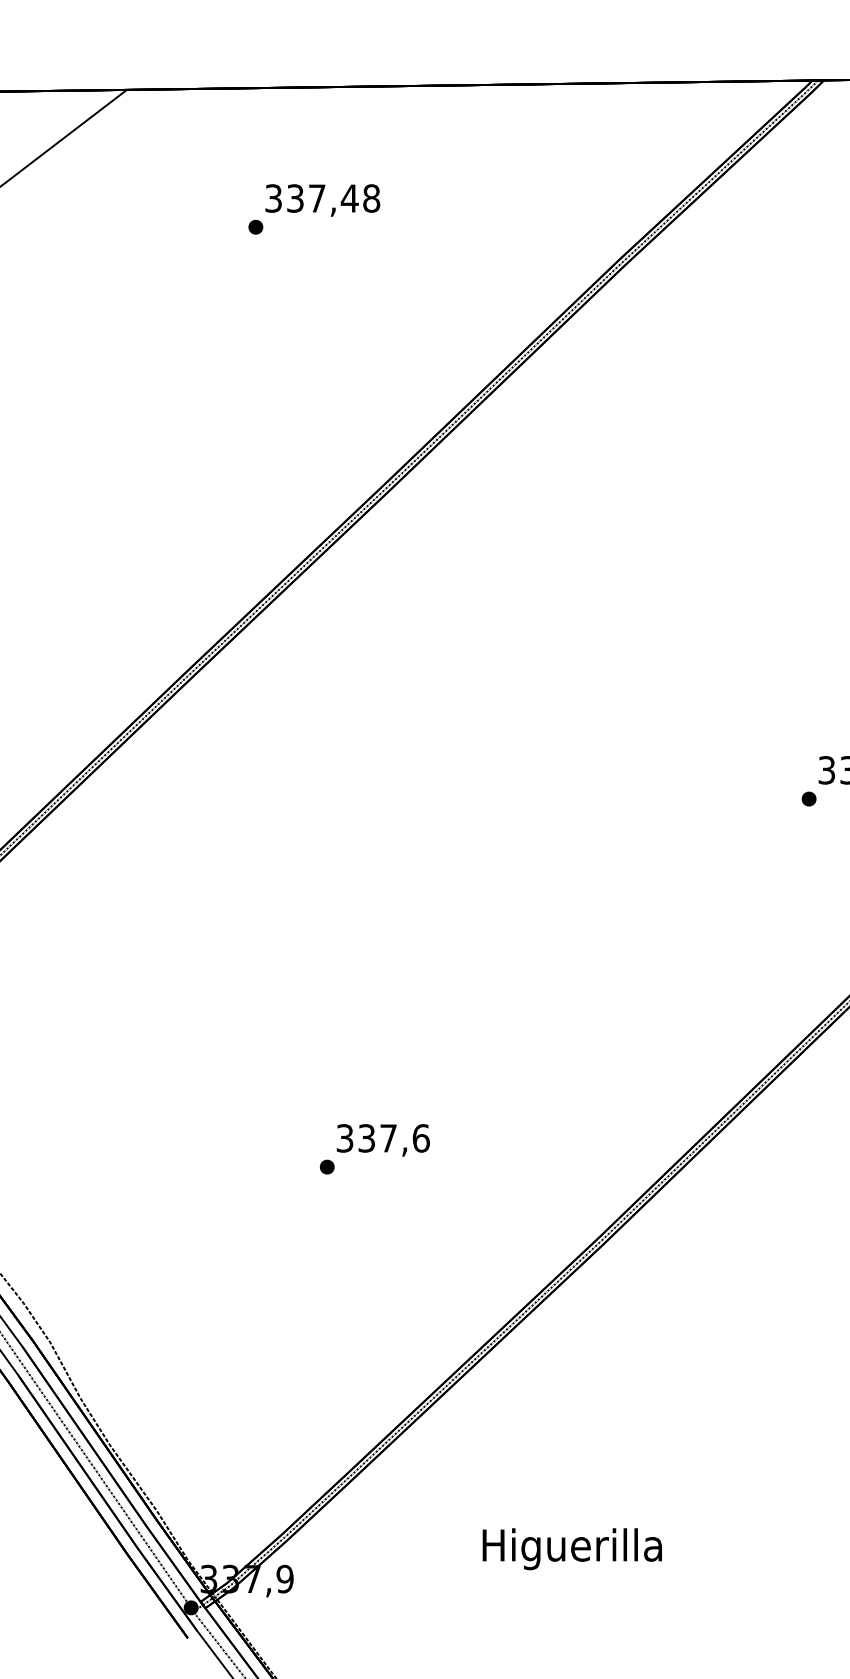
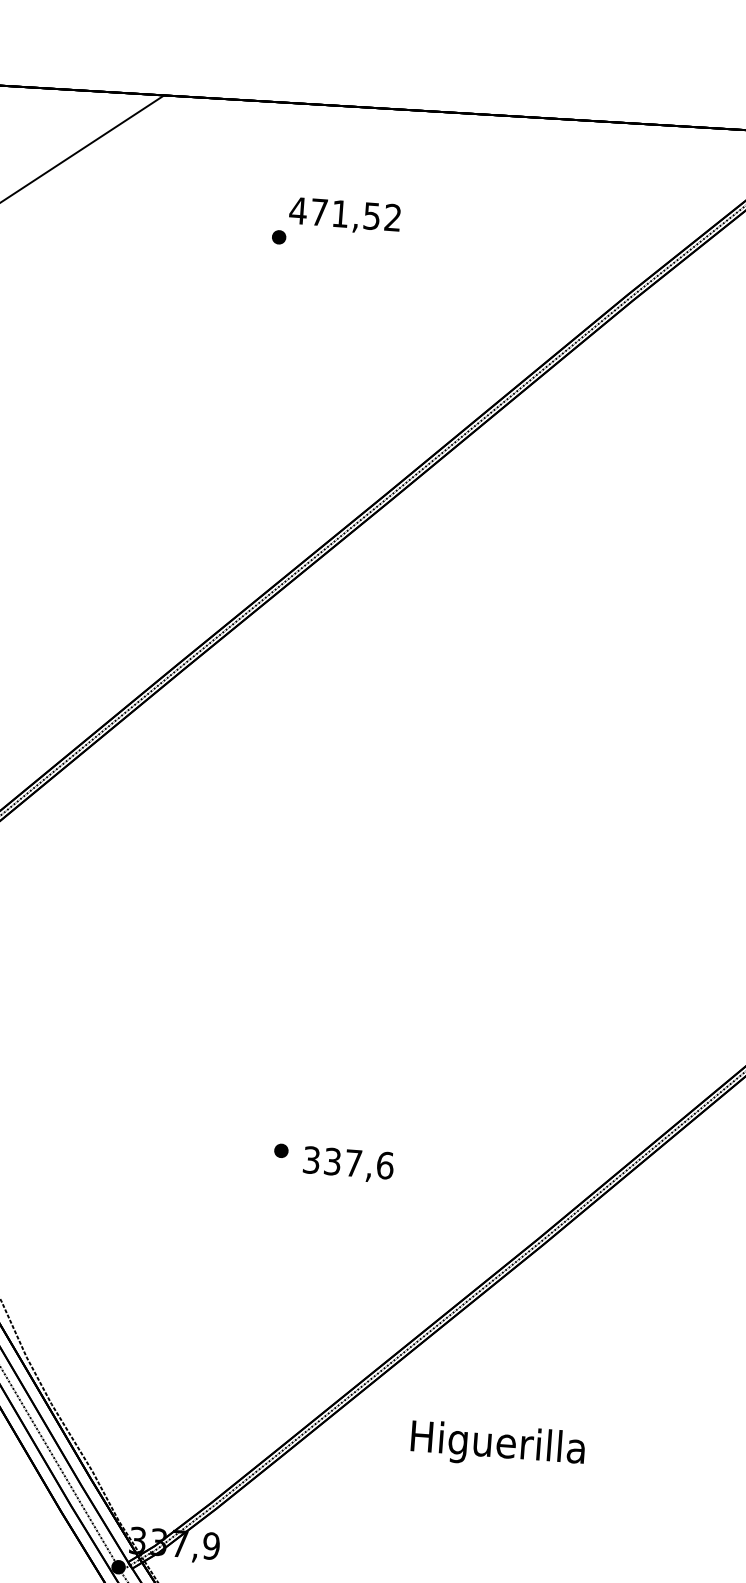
text: (322, 198) -> (345, 214), 337,48 -> 471,52
text: (382, 1140) -> (347, 1164), moved
text: (571, 1549) -> (497, 1445), moved

